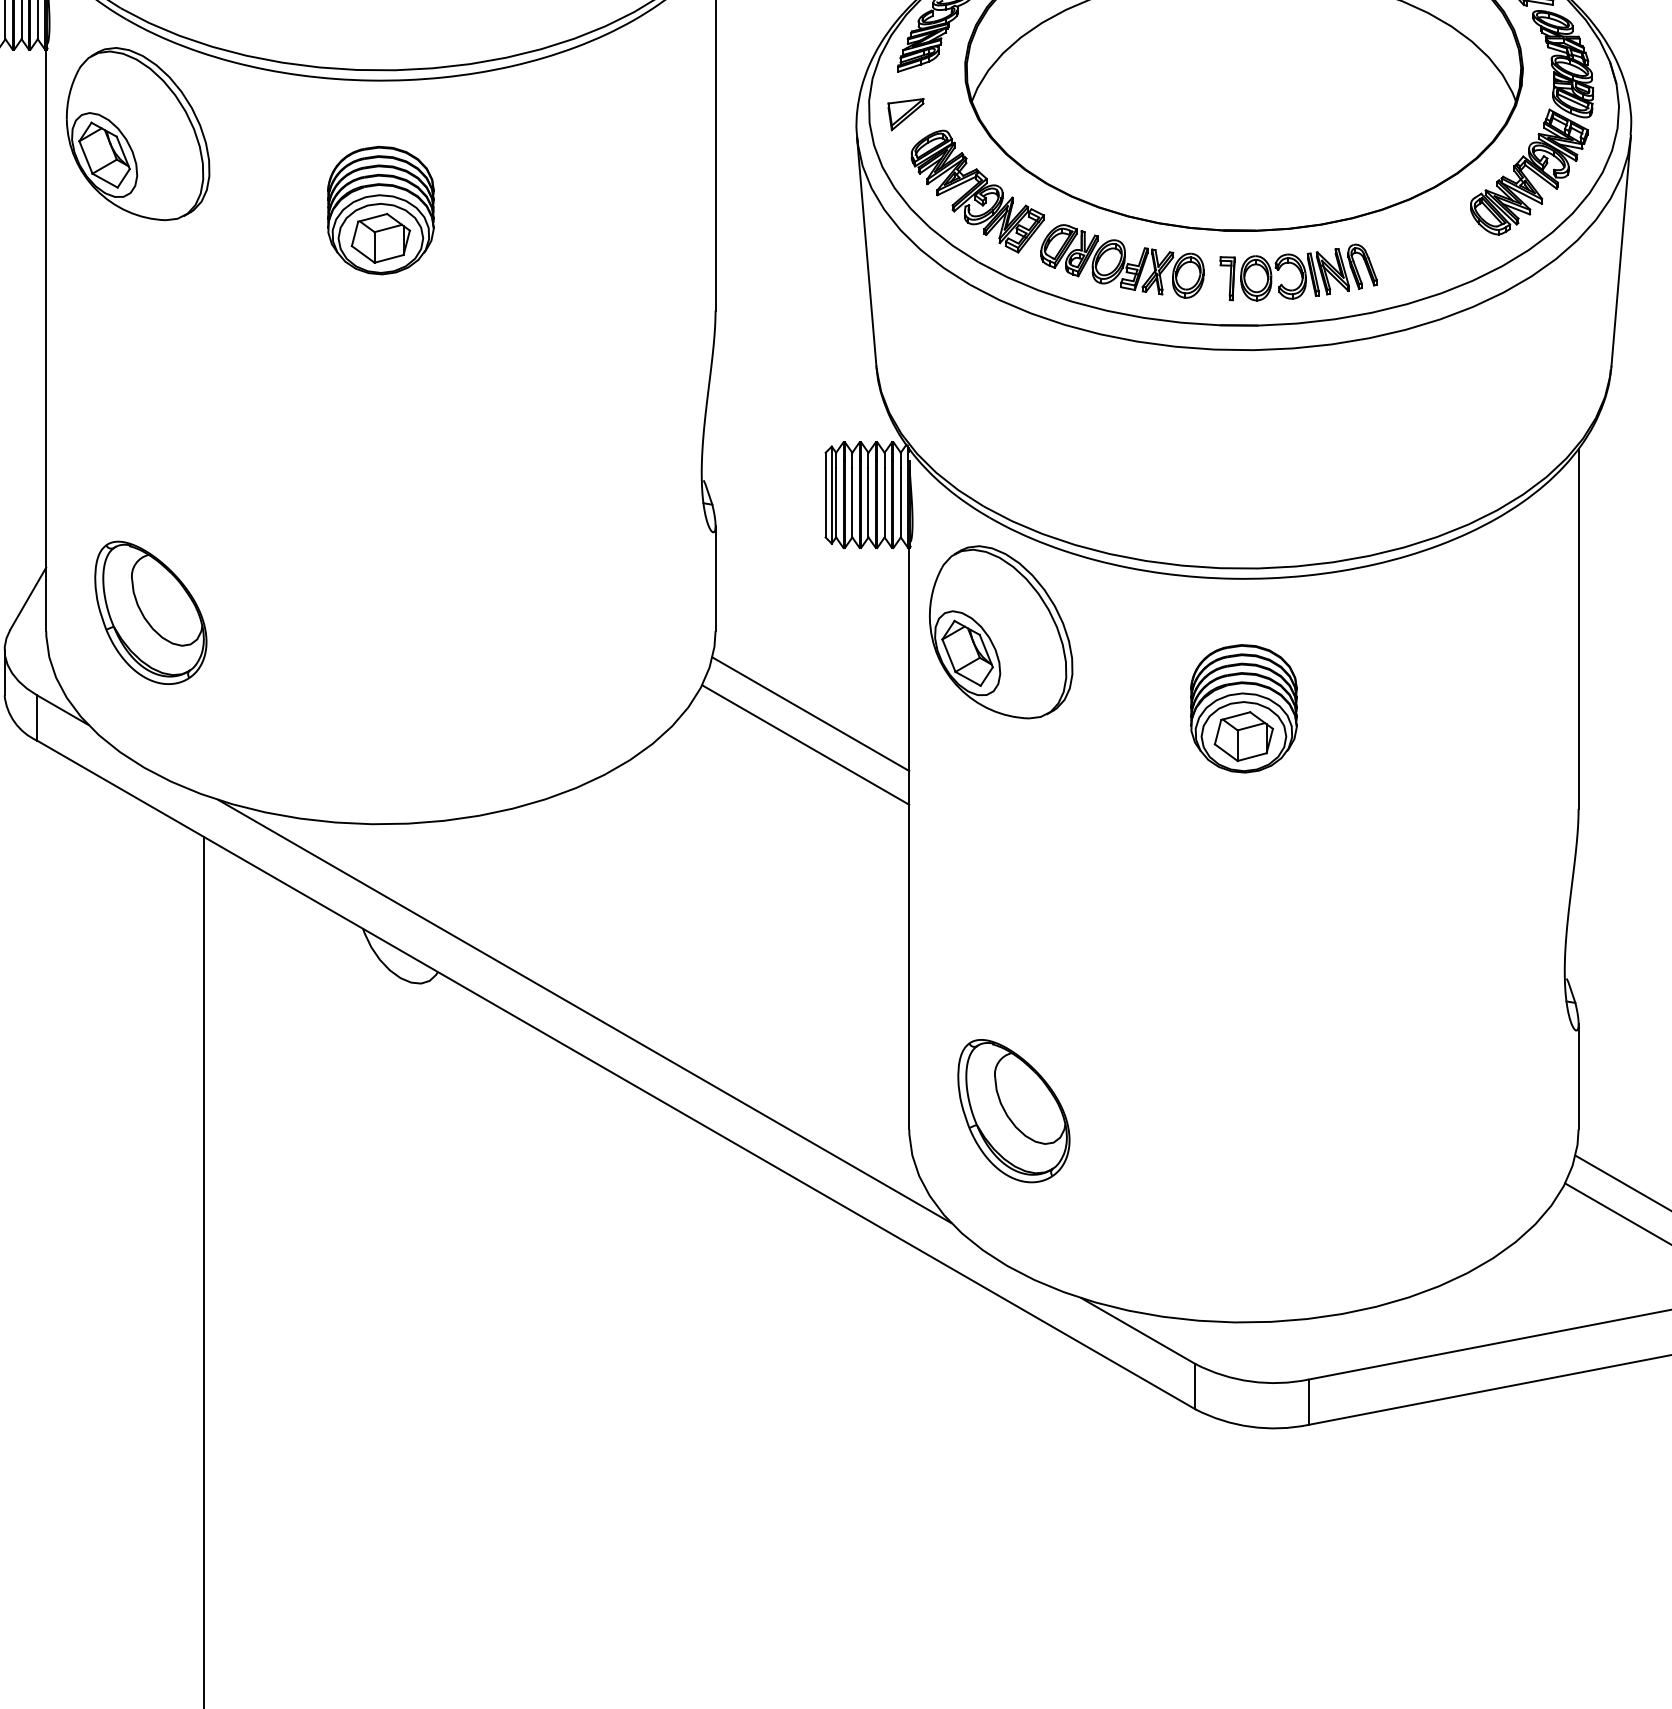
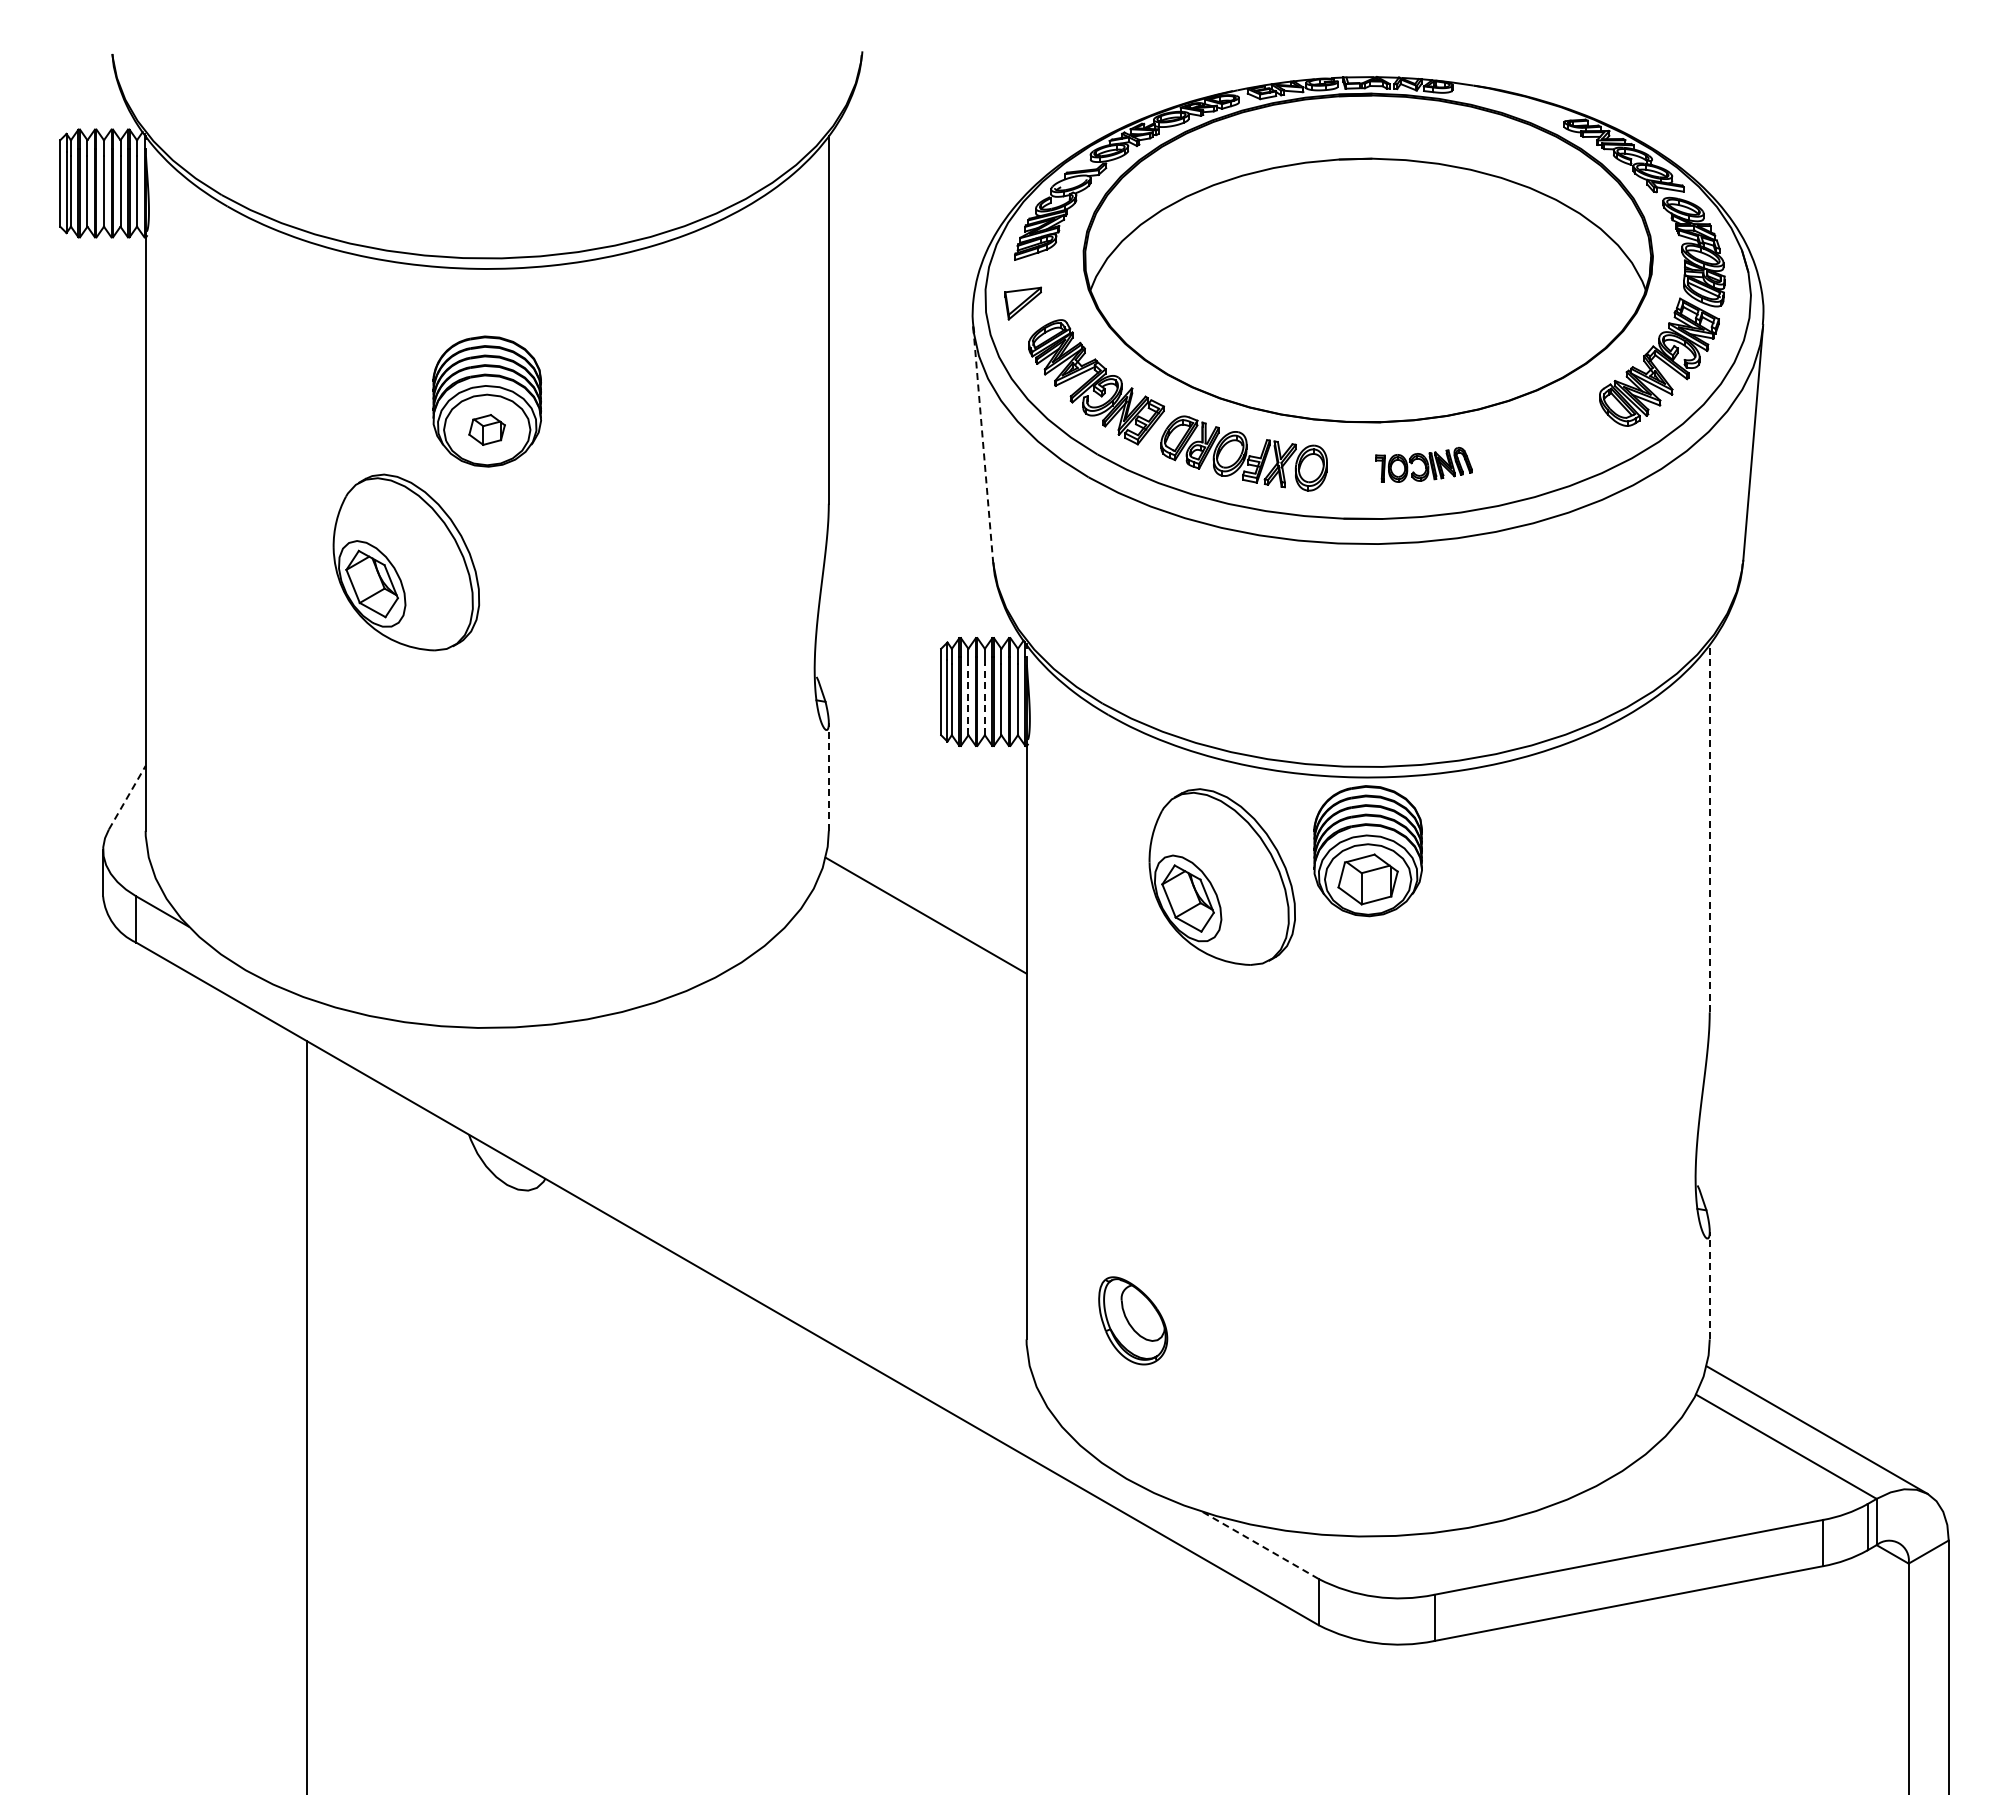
part: (138, 134) -> (406, 562), moved
part: (380, 237) -> (486, 429), size x0.6
line: (867, 252) -> (983, 444), solid -> dashed
part: (1298, 272) -> (1423, 464), size x0.6
line: (852, 502) -> (968, 699), solid -> dashed
line: (868, 502) -> (984, 699), solid -> dashed
line: (715, 578) -> (828, 777), solid -> dashed
line: (28, 598) -> (127, 797), solid -> dashed
part: (150, 612) -> (252, 811), removed
line: (1578, 628) -> (1709, 828), solid -> dashed
part: (1000, 631) -> (1221, 876), moved
part: (1243, 709) -> (1367, 851), moved
line: (805, 745) -> (920, 947), removed
line: (584, 1011) -> (695, 1219), removed
line: (1578, 1076) -> (1709, 1285), solid -> dashed
part: (1013, 1110) -> (1132, 1320), size x0.6
line: (1138, 1331) -> (1260, 1545), solid -> dashed

